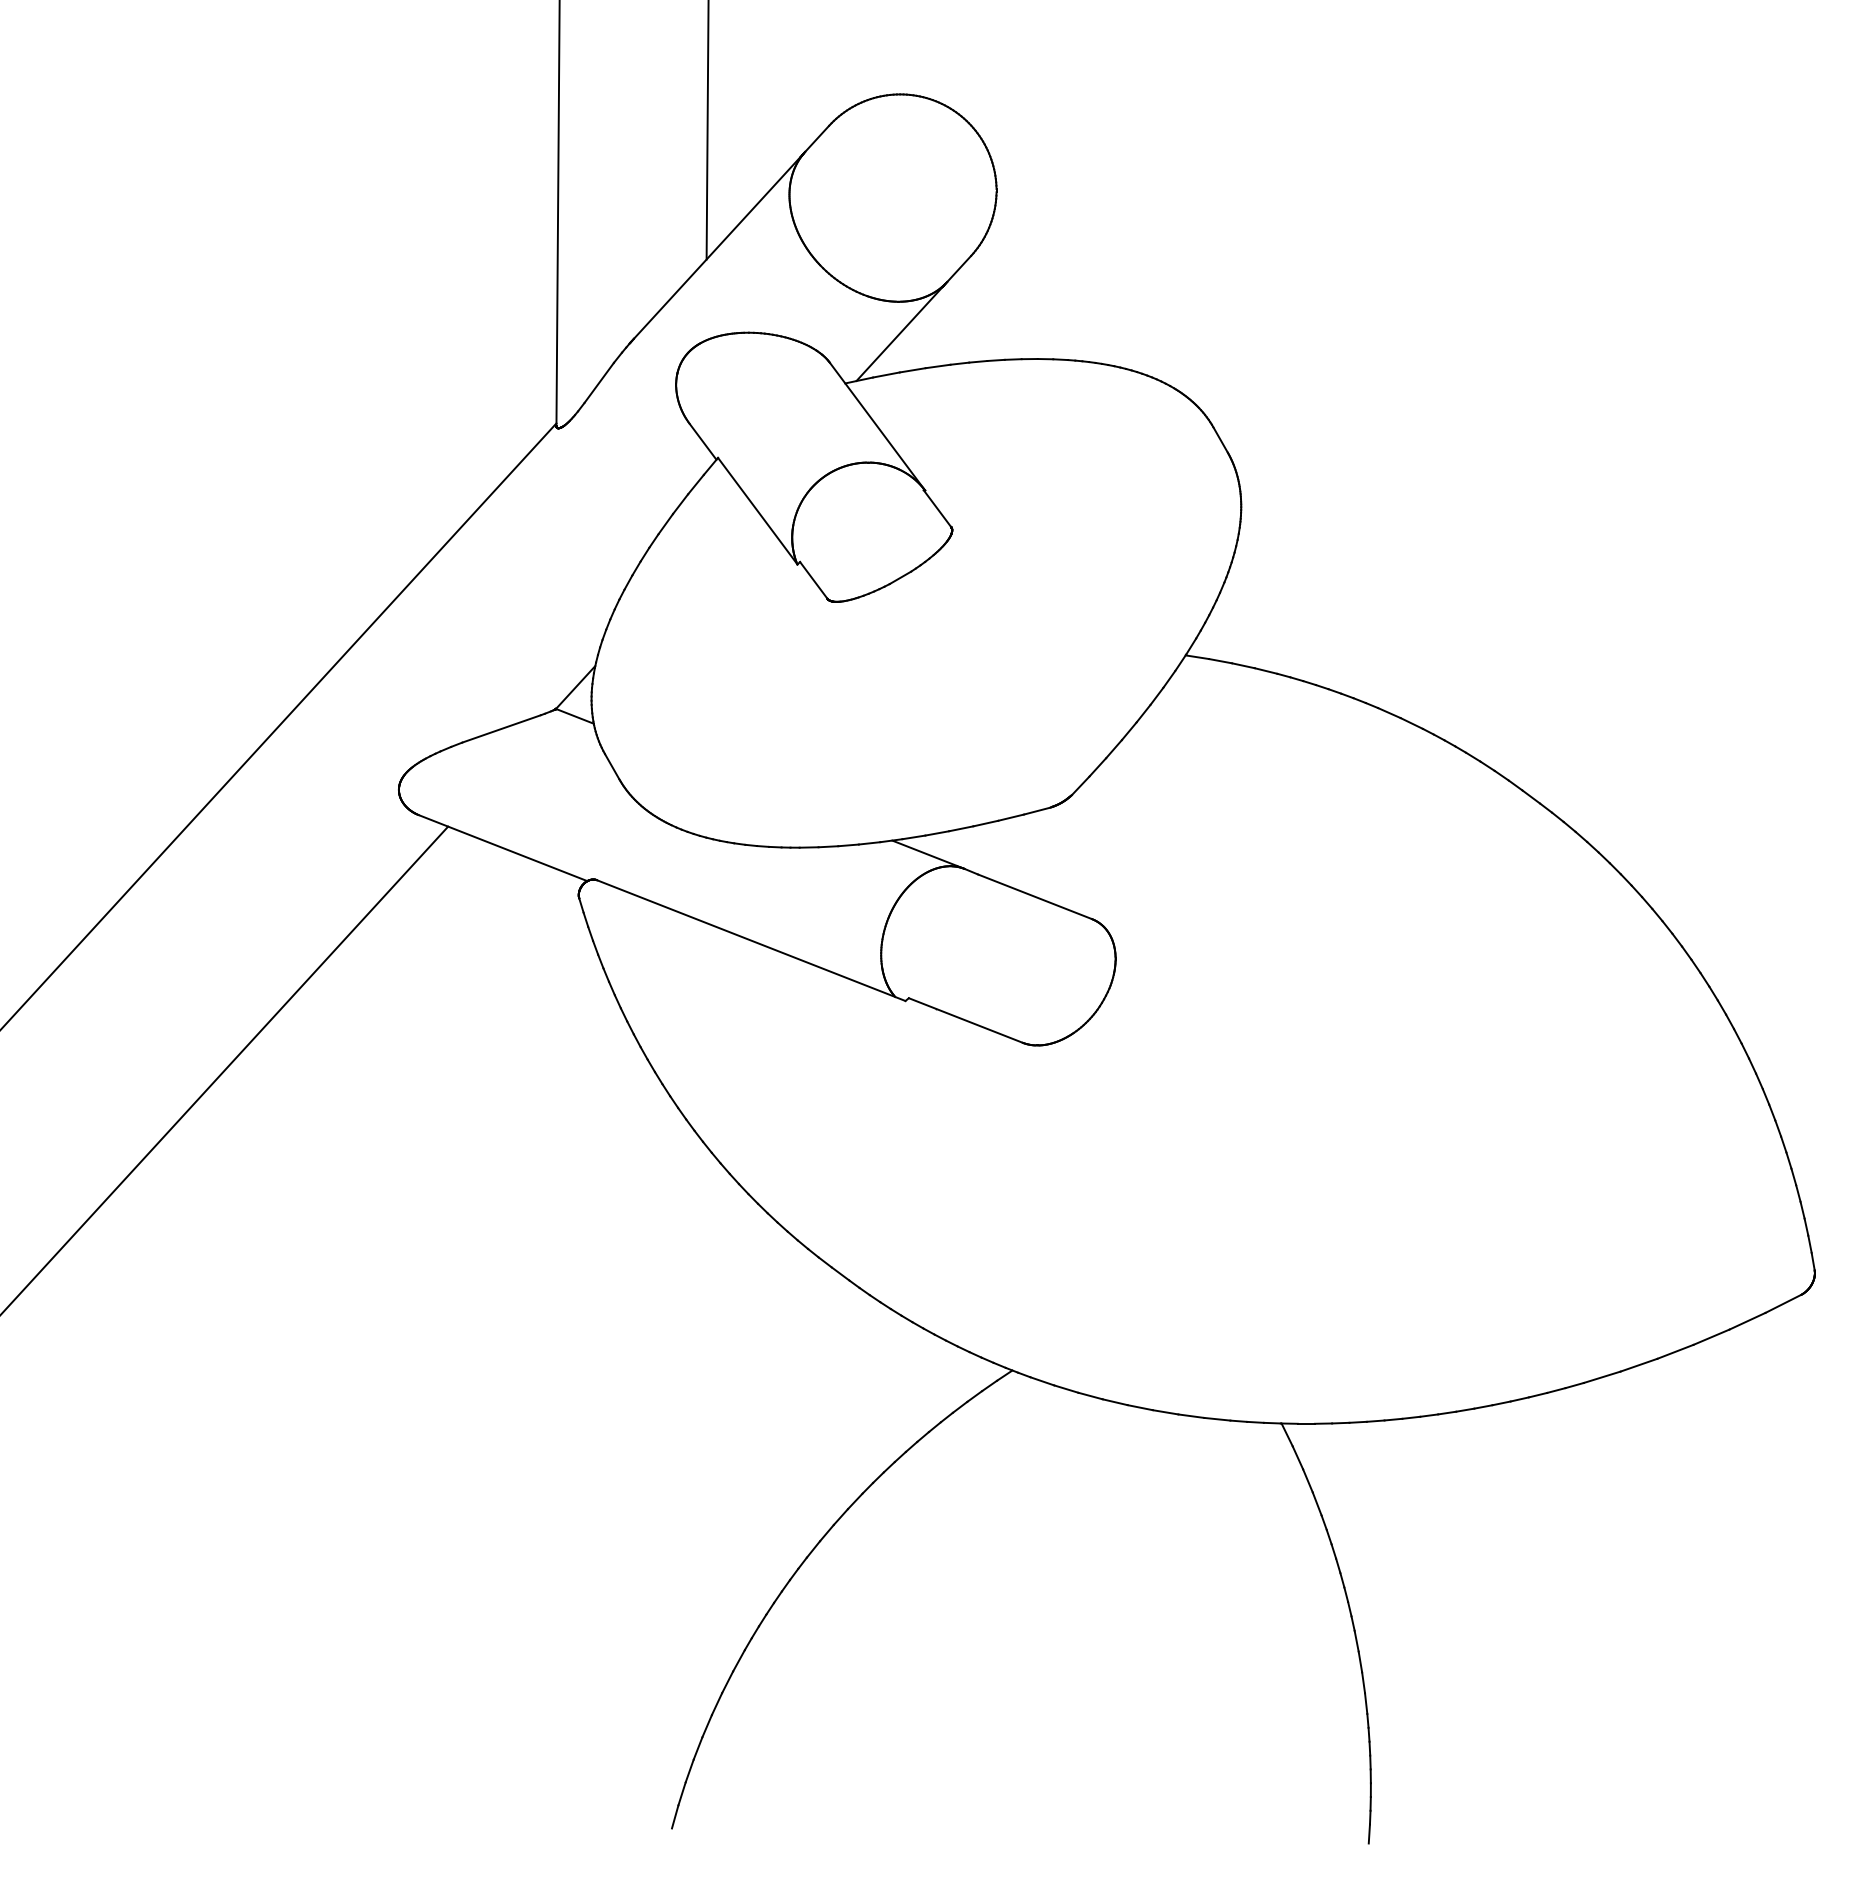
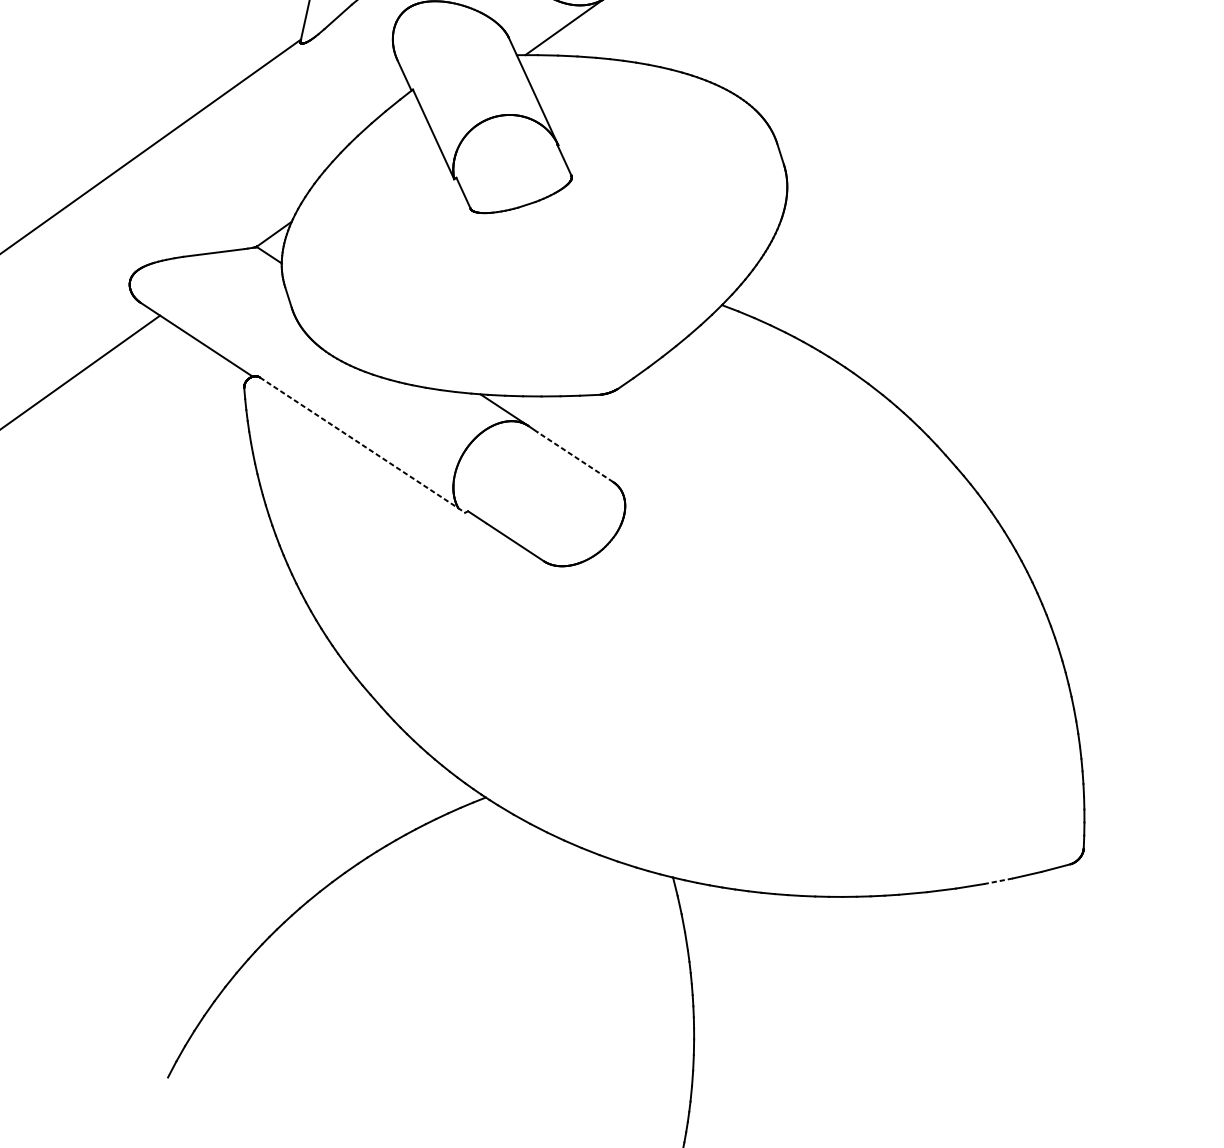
line: (1034, 896) -> (575, 456), solid -> dashed
line: (751, 940) -> (362, 445), solid -> dashed
line: (1711, 1337) -> (998, 881), solid -> dashed

